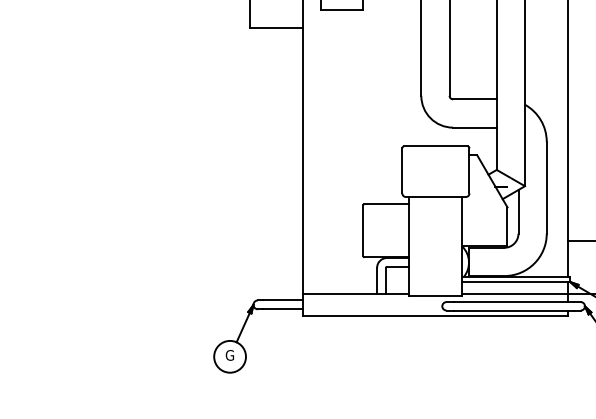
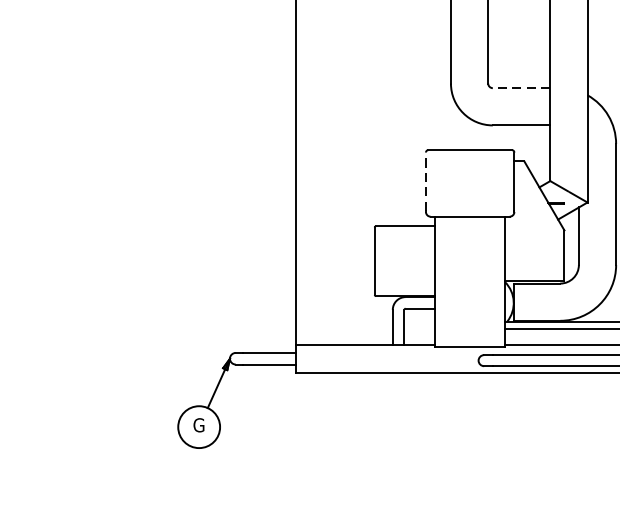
line: (474, 99) -> (520, 88), solid -> dashed
line: (402, 169) -> (426, 180), solid -> dashed

